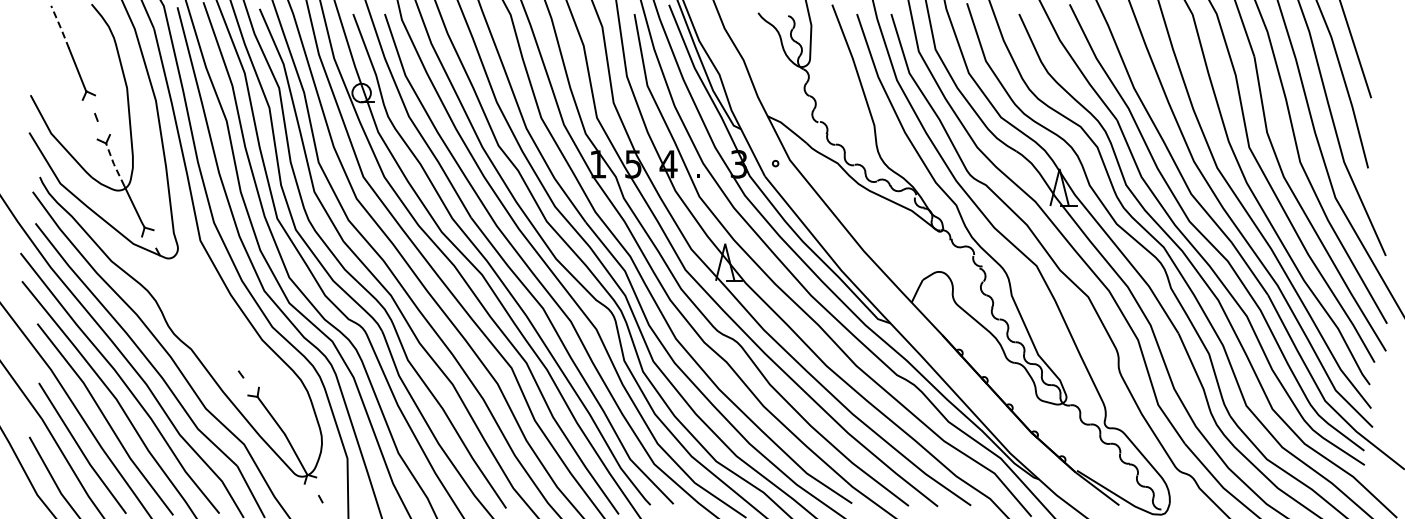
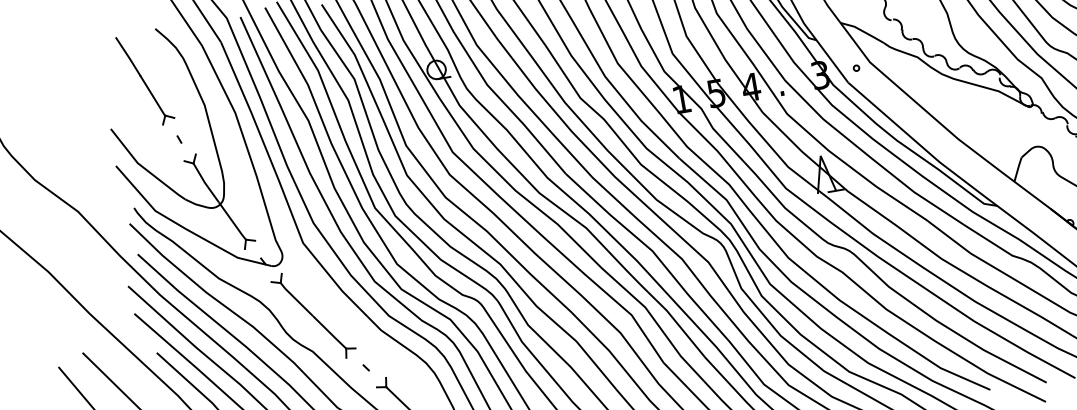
line: (60, 27) -> (128, 57), dashed -> solid
line: (113, 164) -> (204, 182), dashed -> solid
part: (197, 314) -> (312, 316), added

